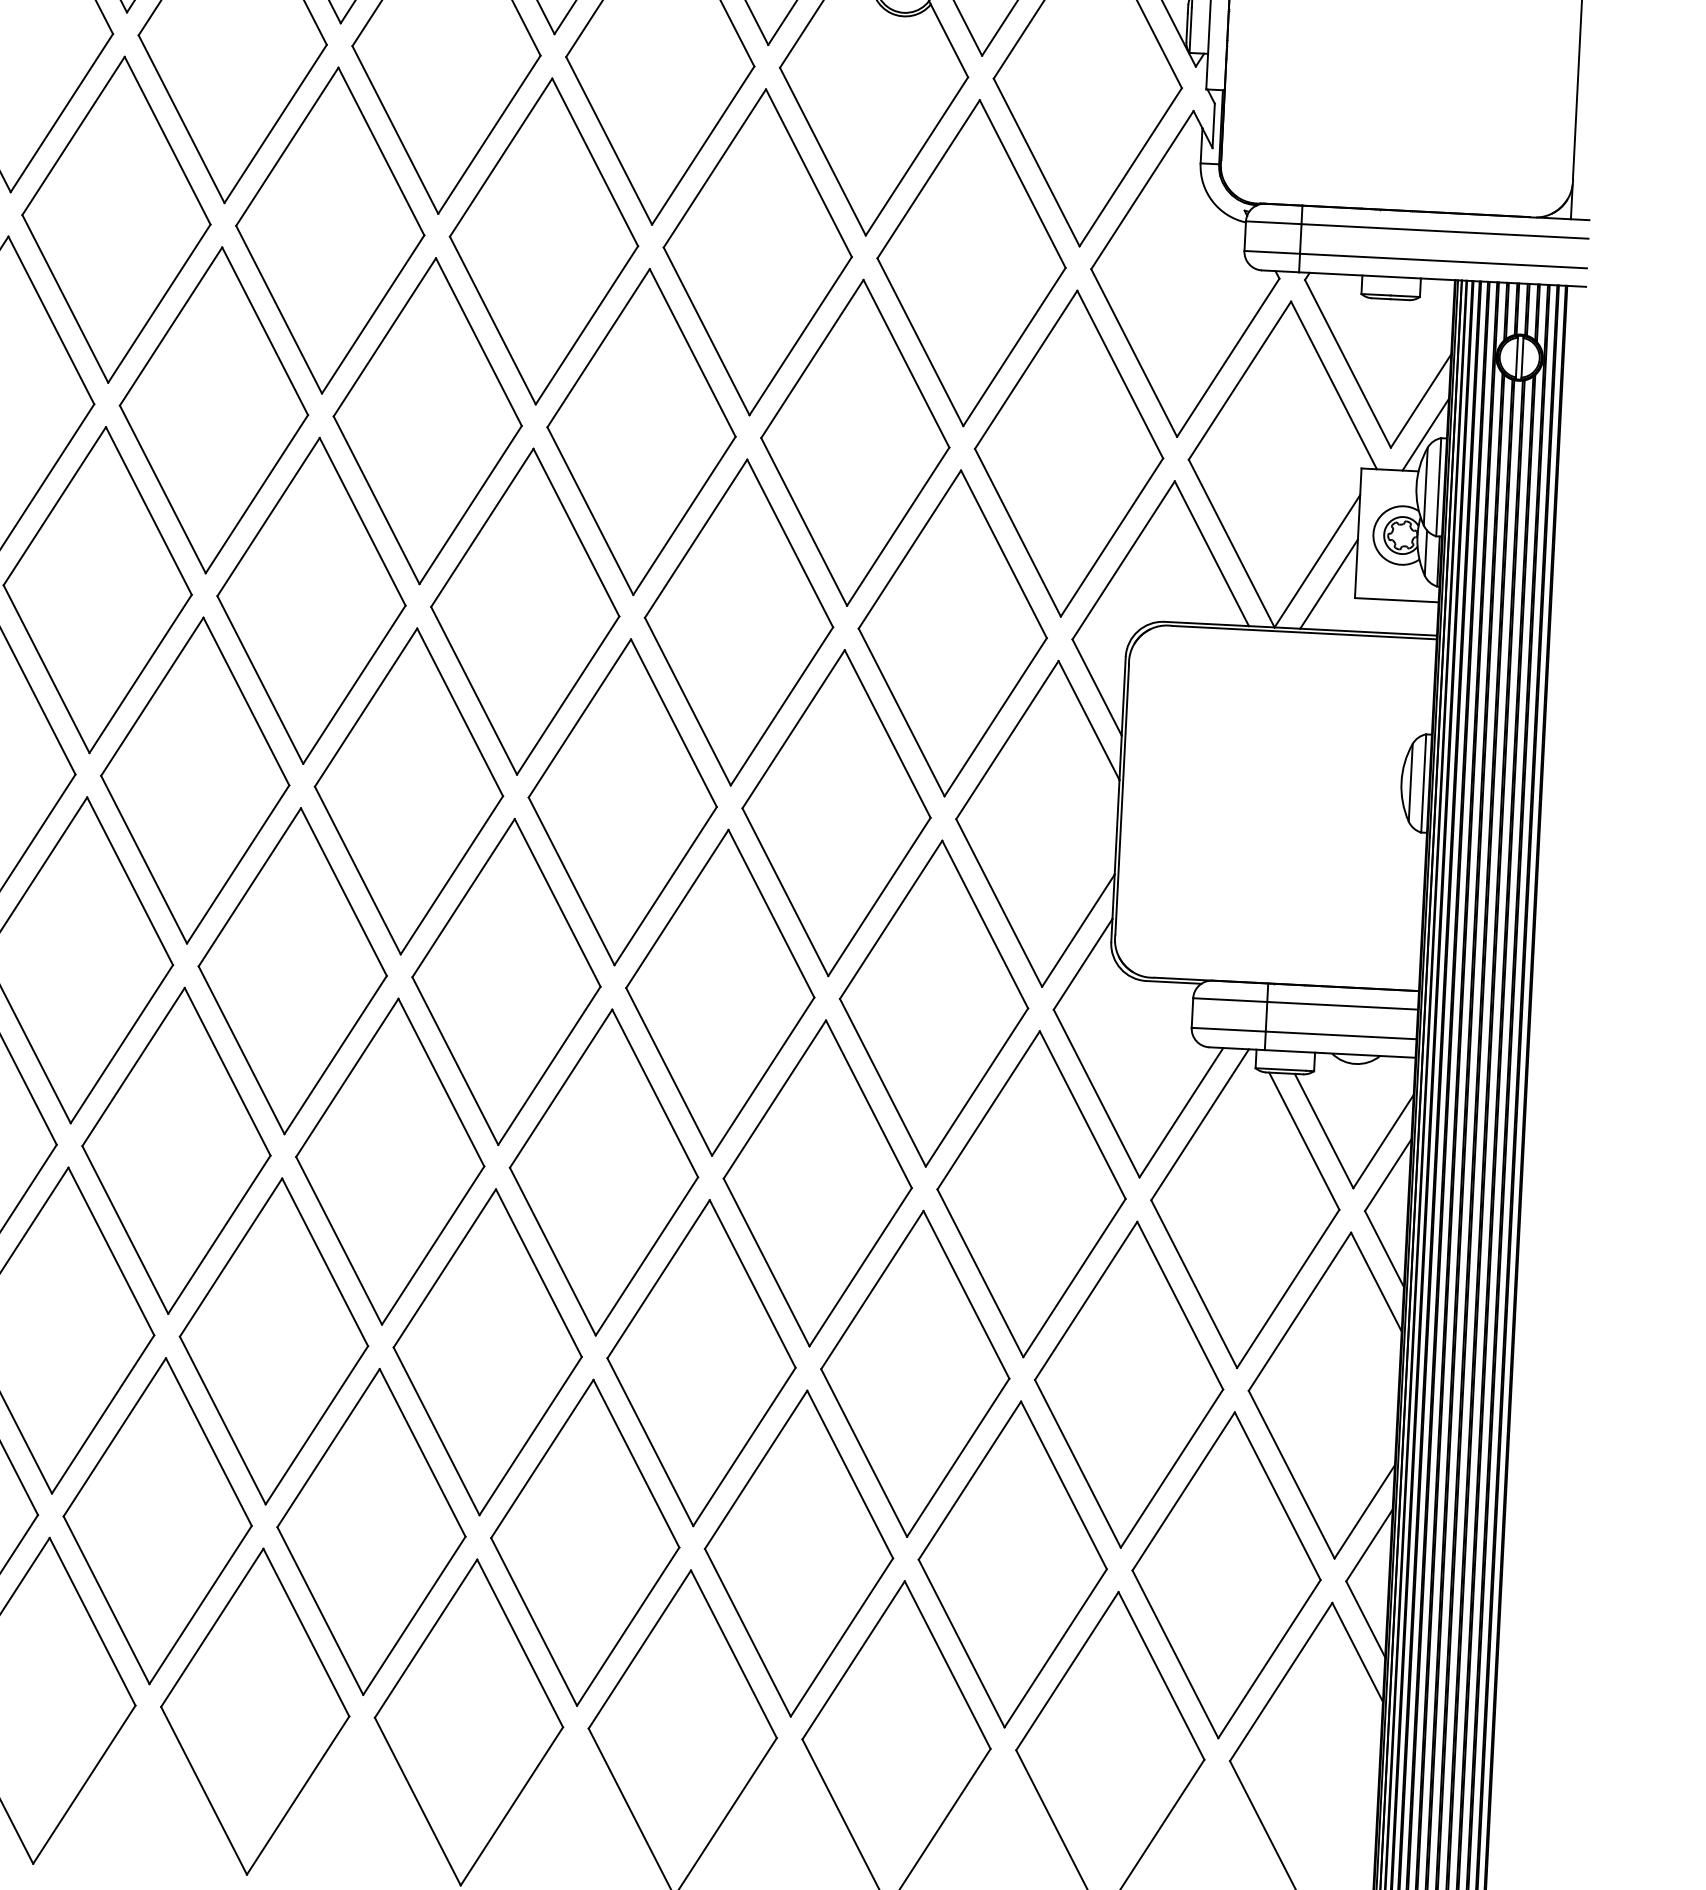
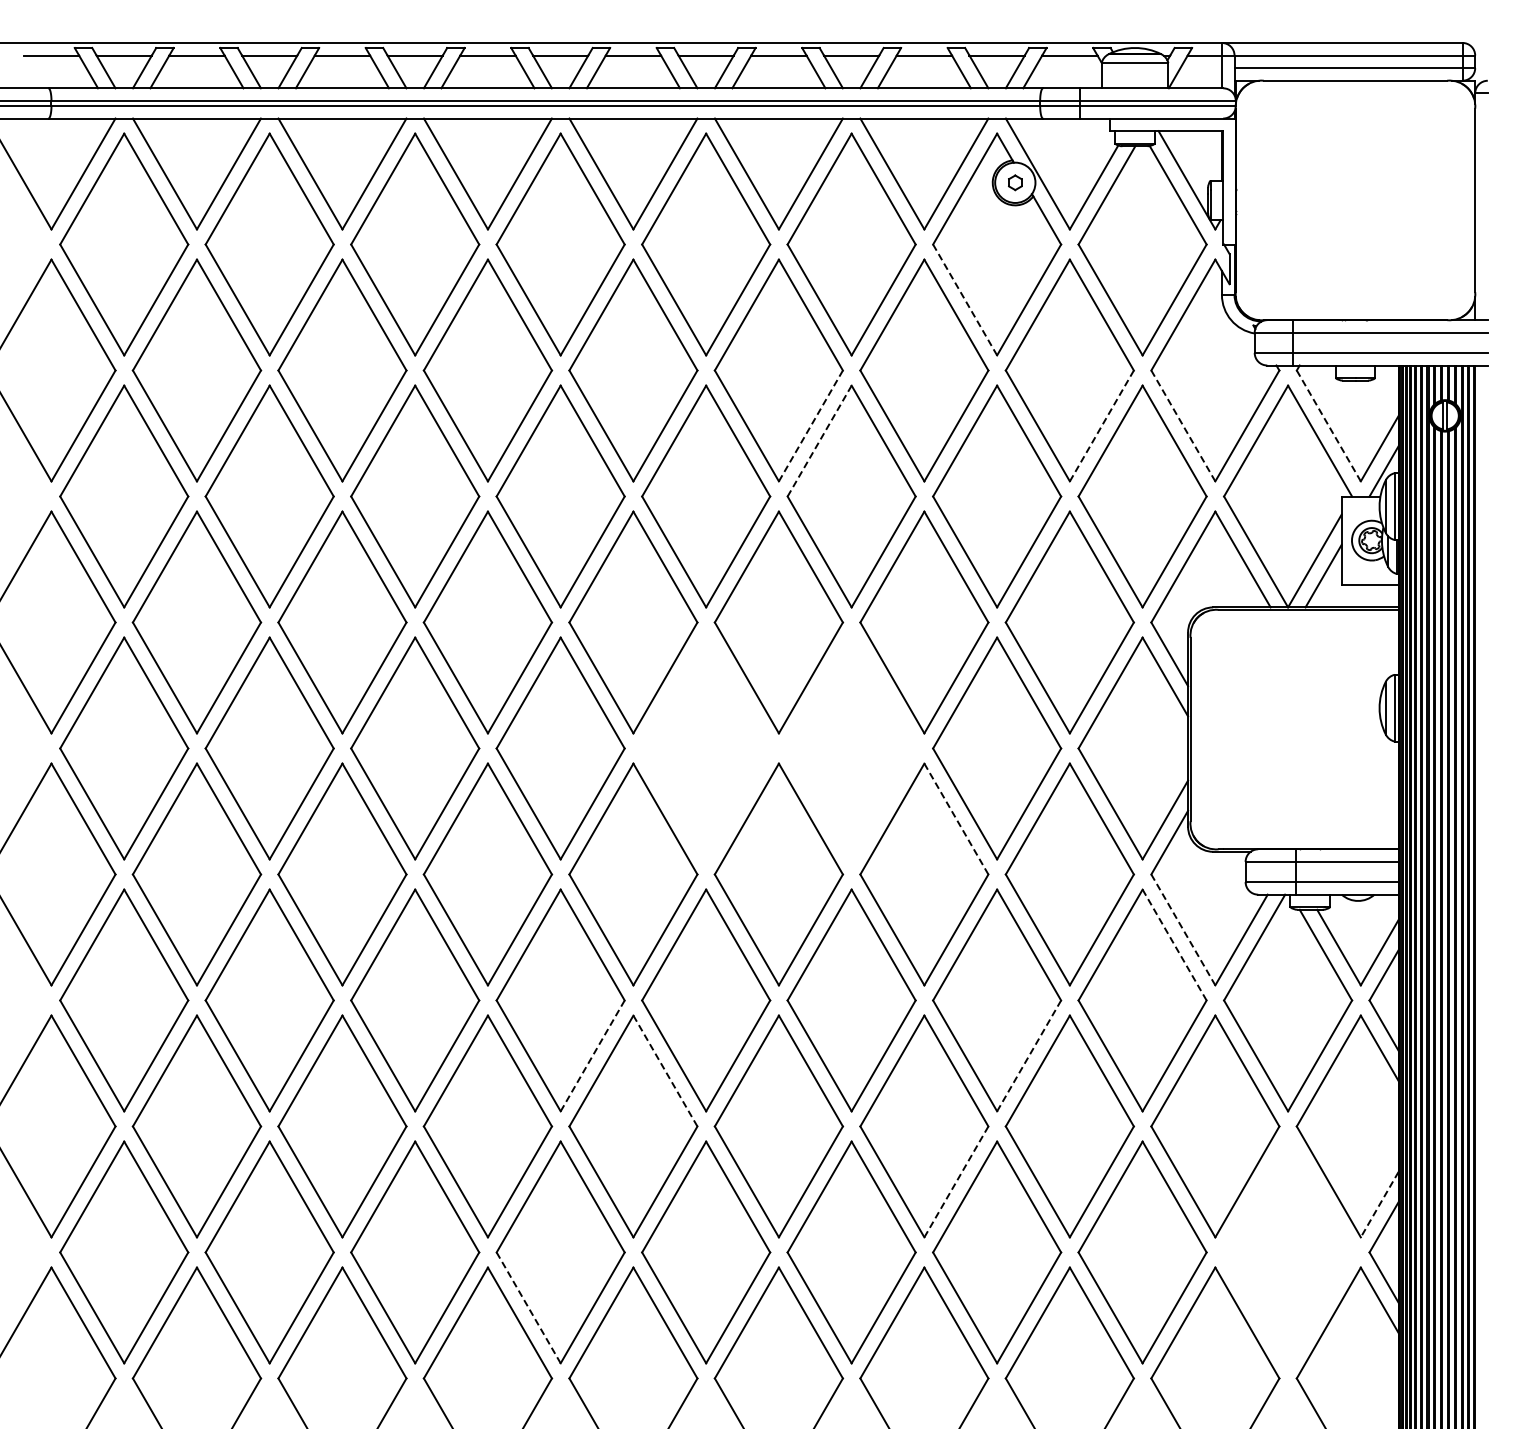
line: (822, 150) -> (964, 299), solid -> dashed
line: (586, 326) -> (810, 426), solid -> dashed
line: (598, 347) -> (819, 440), solid -> dashed
line: (1013, 347) -> (1101, 426), solid -> dashed
line: (1134, 352) -> (1183, 425), solid -> dashed
line: (1347, 363) -> (1328, 425), solid -> dashed
part: (409, 791) -> (706, 748), removed
part: (622, 802) -> (851, 748), removed
line: (771, 914) -> (956, 819), solid -> dashed
line: (1096, 1092) -> (1183, 929), solid -> dashed
line: (1082, 1115) -> (1174, 945), solid -> dashed
line: (219, 1235) -> (592, 1056), solid -> dashed
line: (325, 1263) -> (665, 1071), solid -> dashed
line: (859, 1268) -> (1028, 1056), solid -> dashed
line: (744, 1447) -> (956, 1182), solid -> dashed
line: (1364, 1511) -> (1379, 1204), solid -> dashed
part: (1227, 1575) -> (1288, 1252), removed
line: (106, 1599) -> (528, 1307), solid -> dashed

